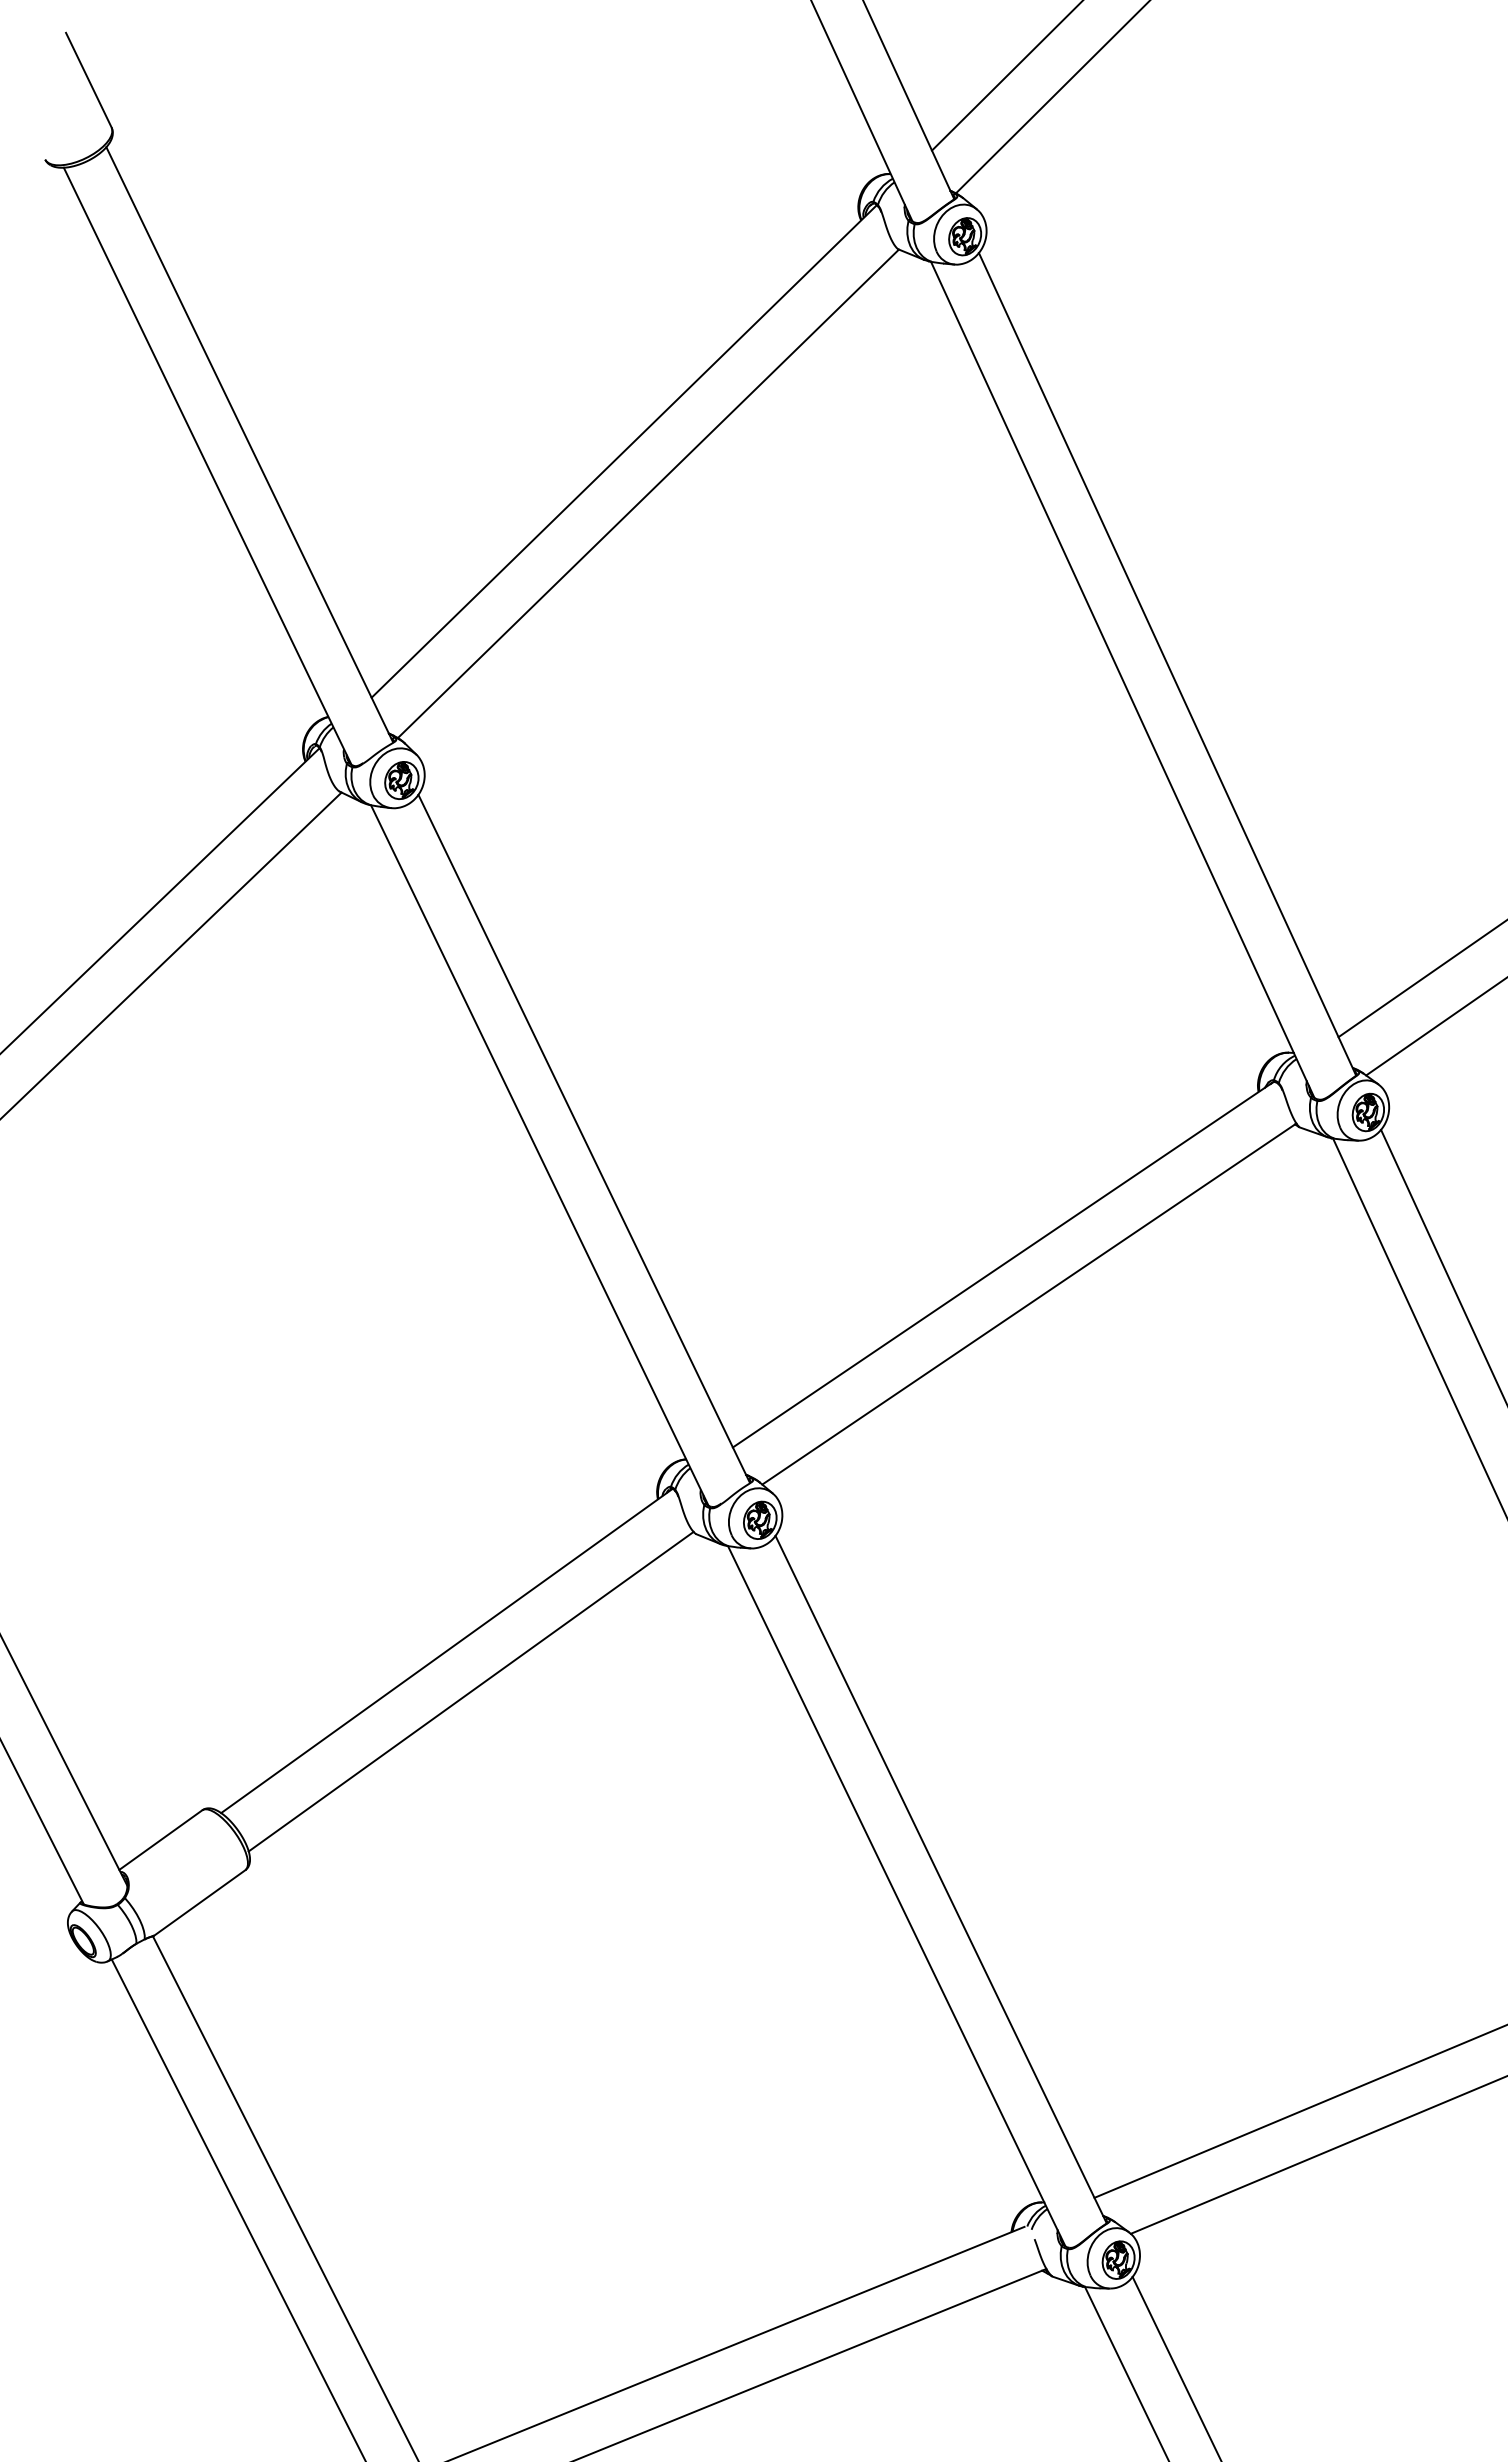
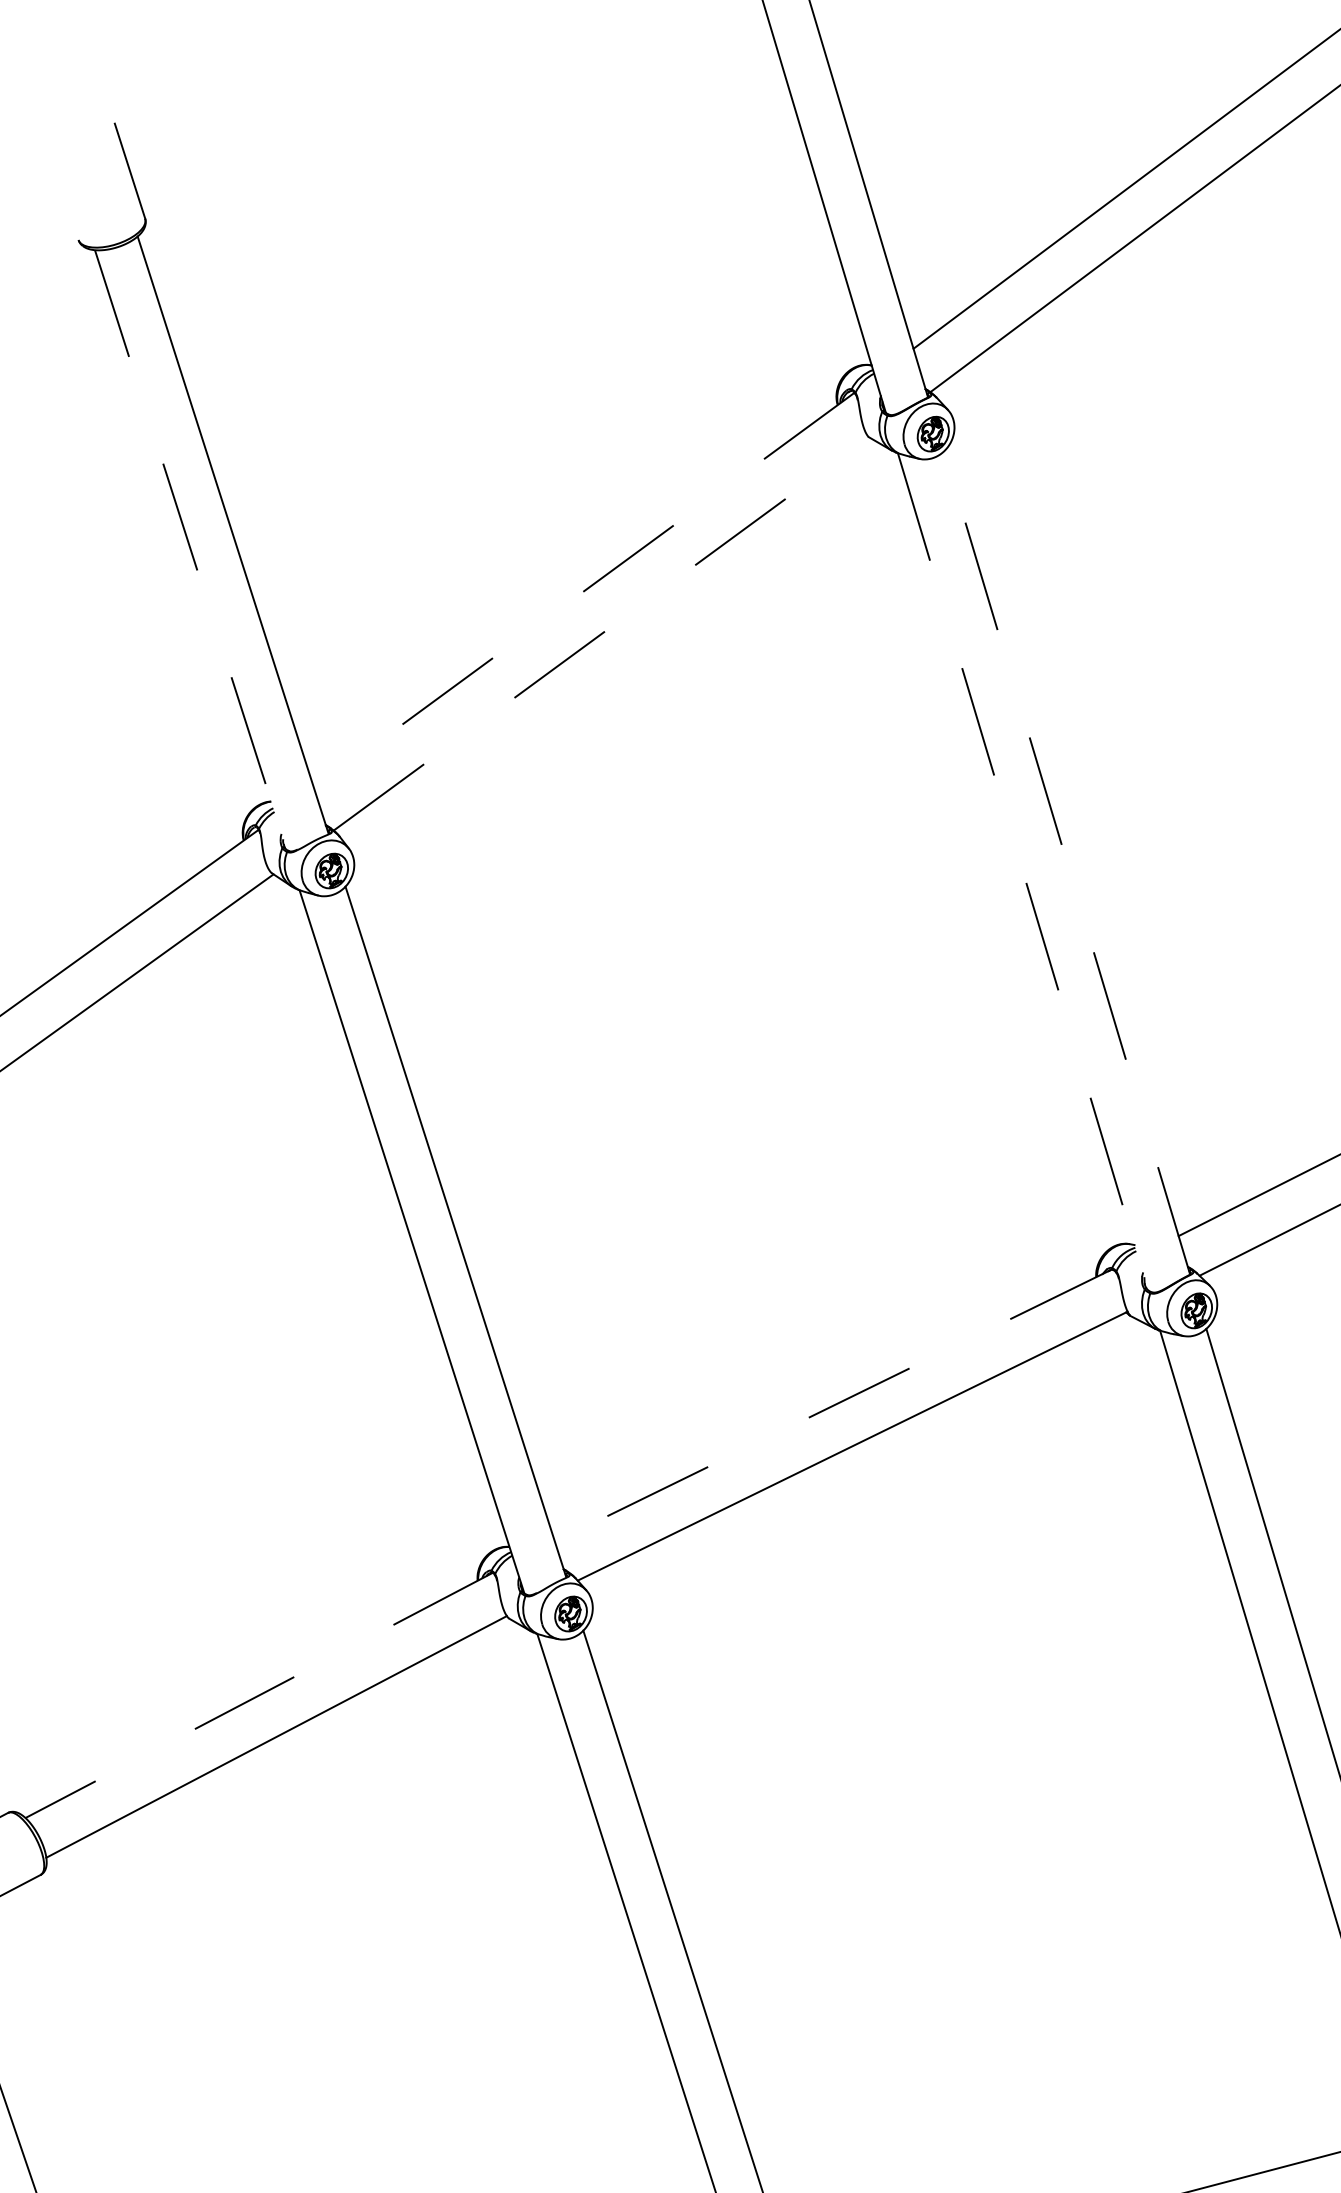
line: (624, 451) -> (584, 591), solid -> dashed
line: (207, 466) -> (190, 550), solid -> dashed
line: (648, 493) -> (601, 633), solid -> dashed
line: (1167, 663) -> (1067, 862), solid -> dashed
line: (1122, 679) -> (1022, 871), solid -> dashed
line: (1002, 1264) -> (832, 1405), solid -> dashed
line: (446, 1651) -> (258, 1695), solid -> dashed

